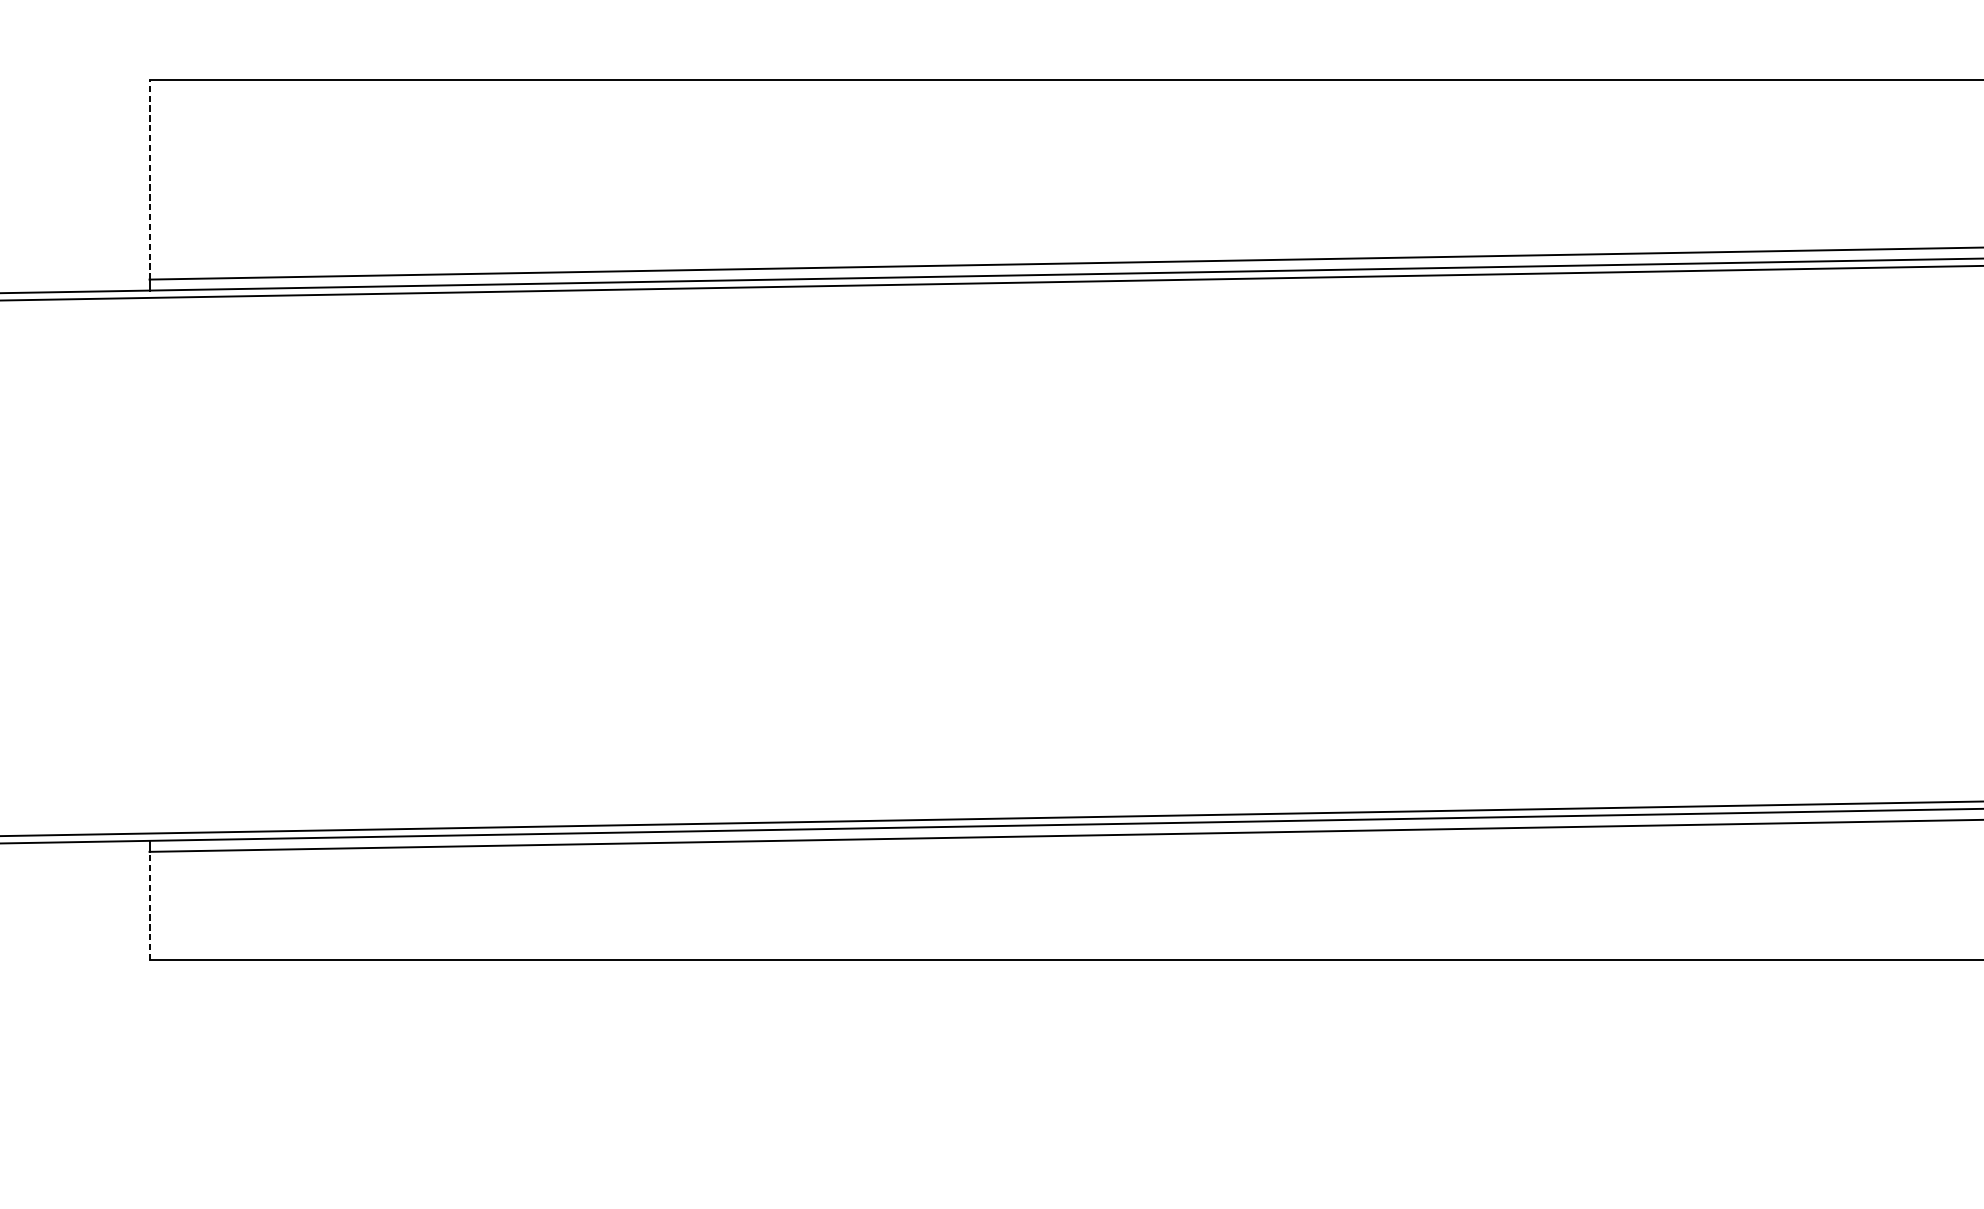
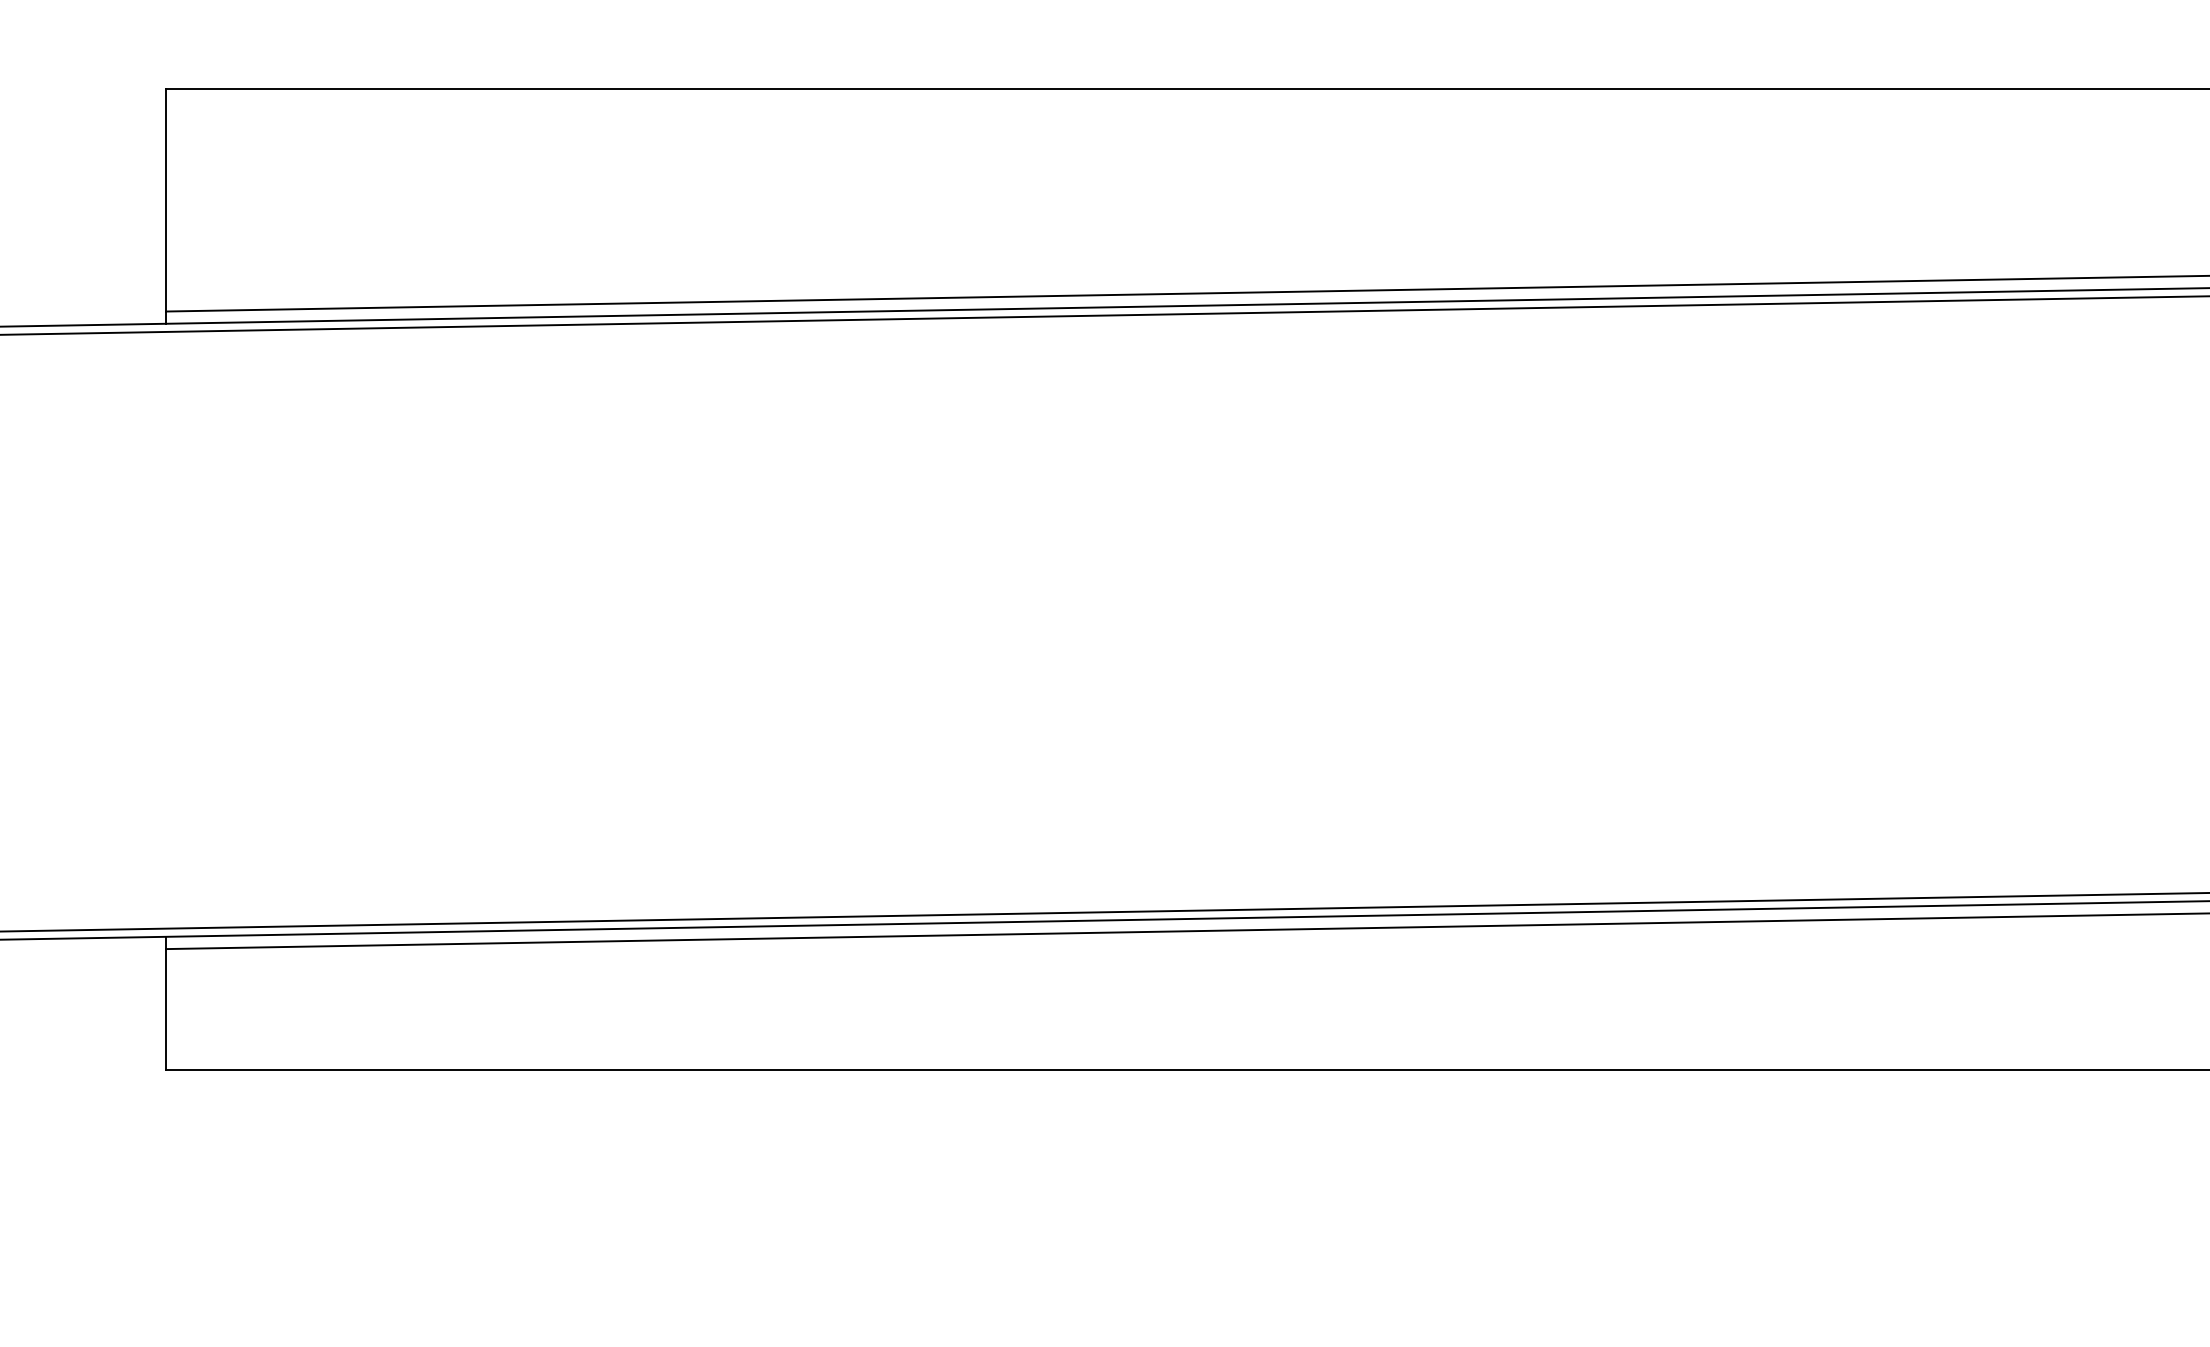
line: (149, 179) -> (166, 199), dashed -> solid
line: (149, 905) -> (166, 1008), dashed -> solid

